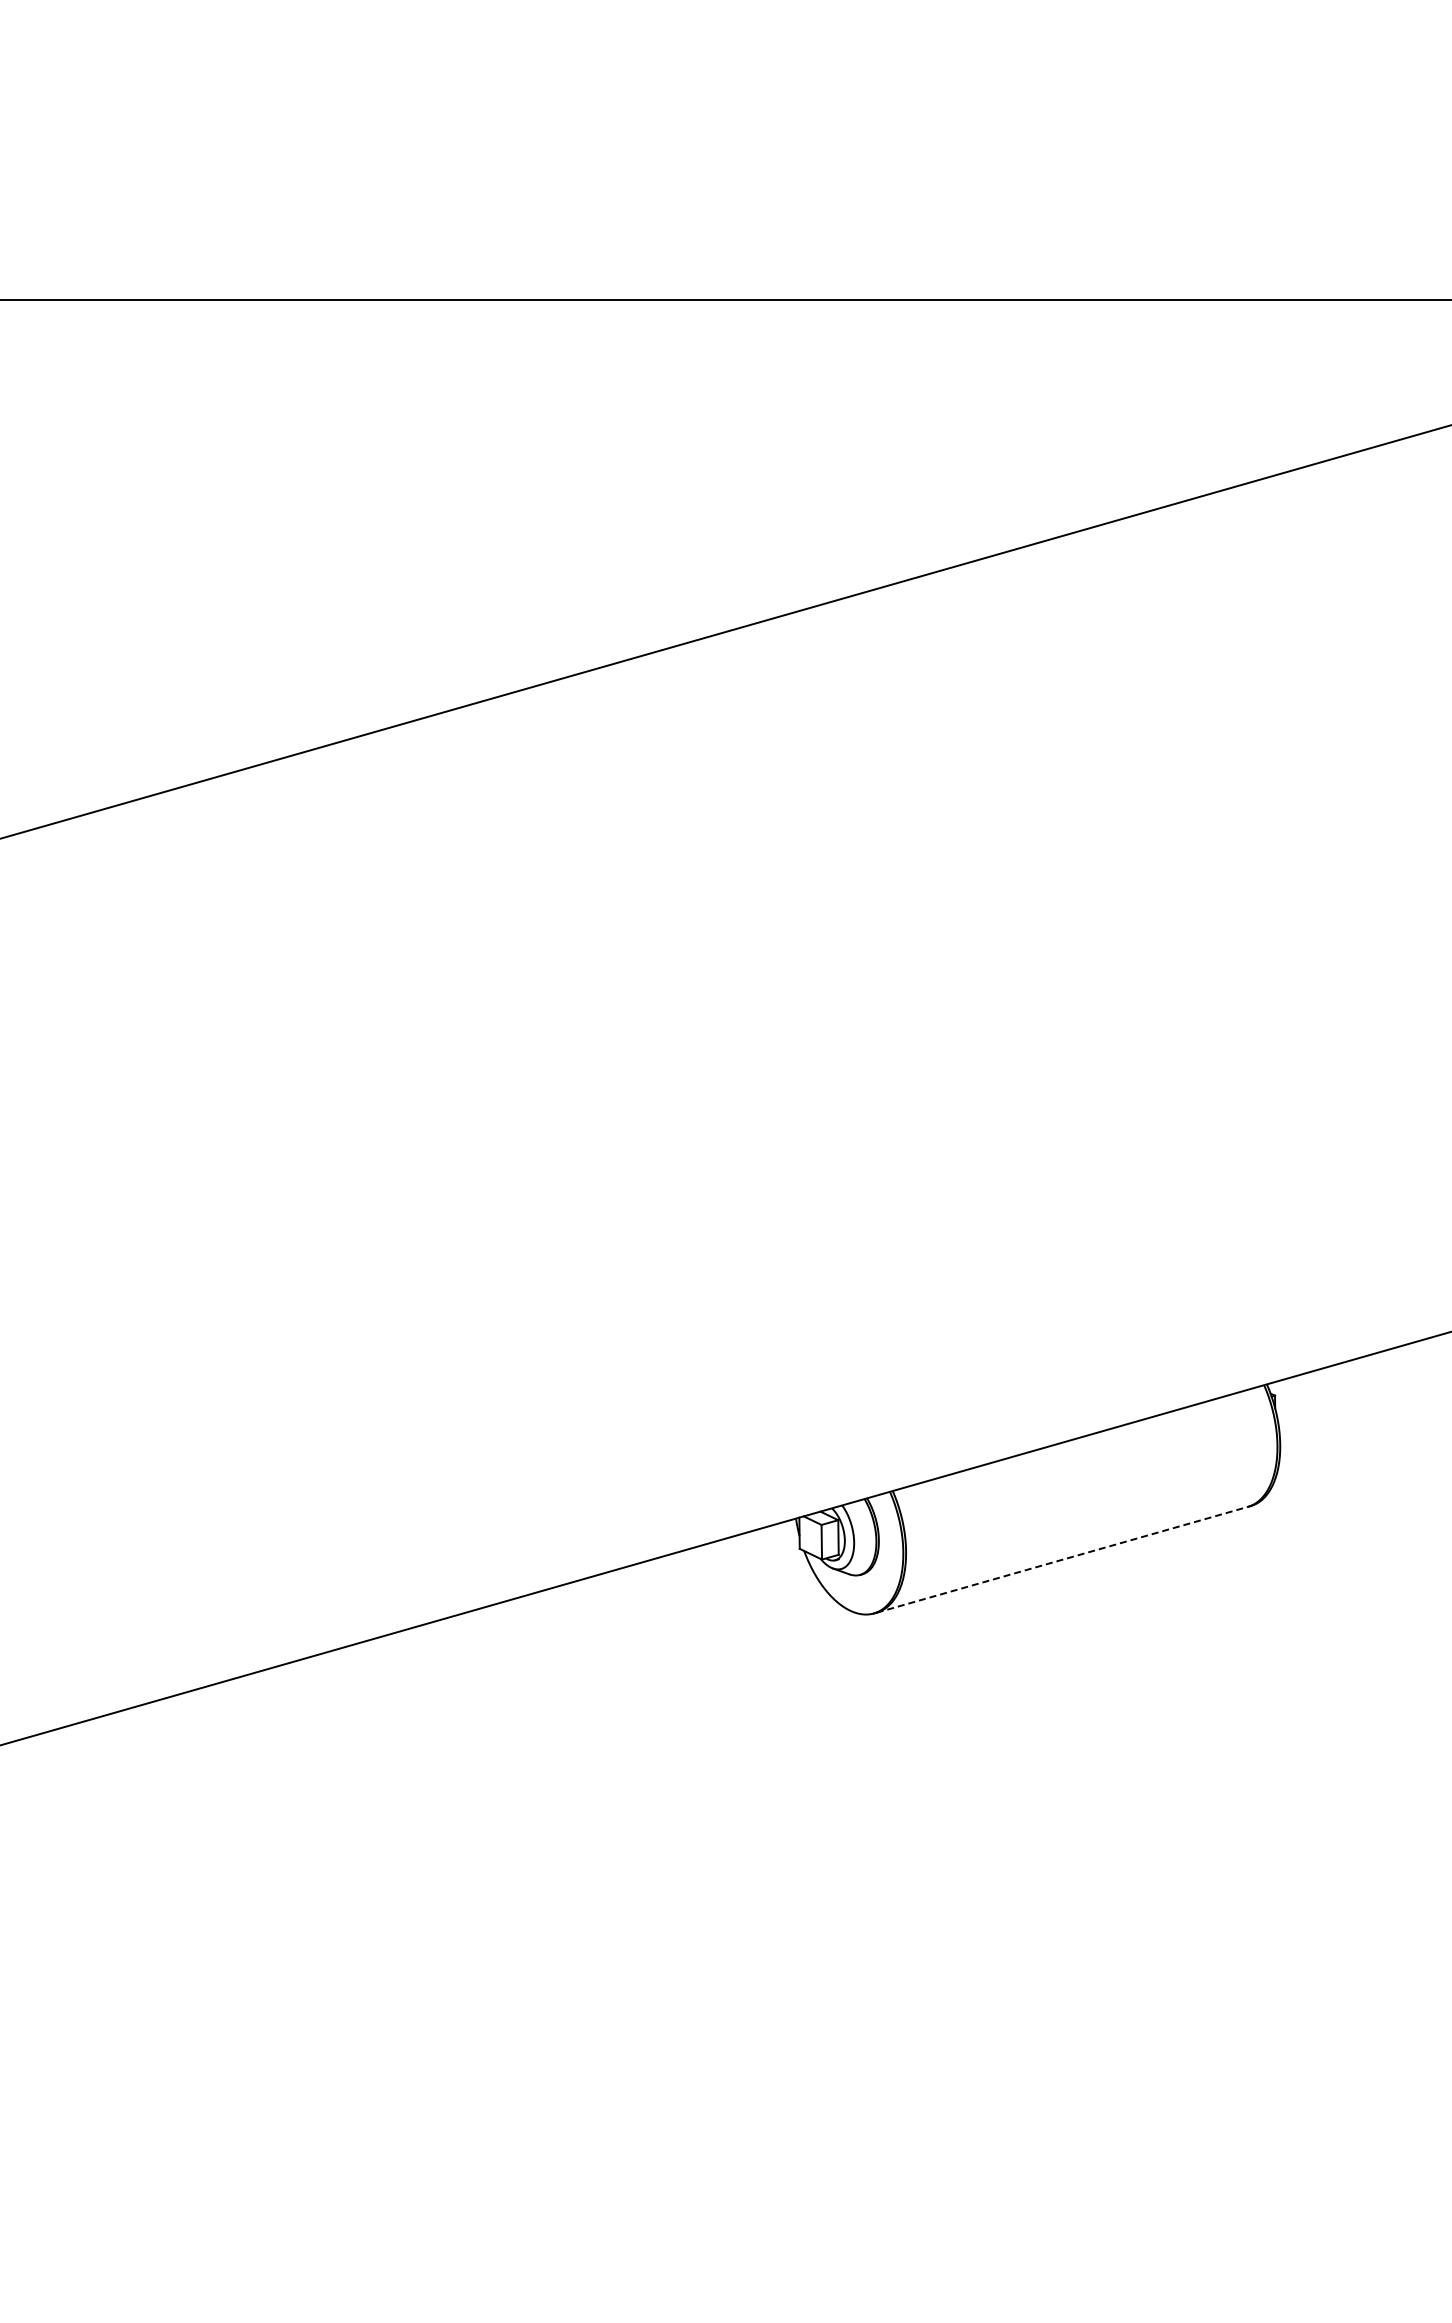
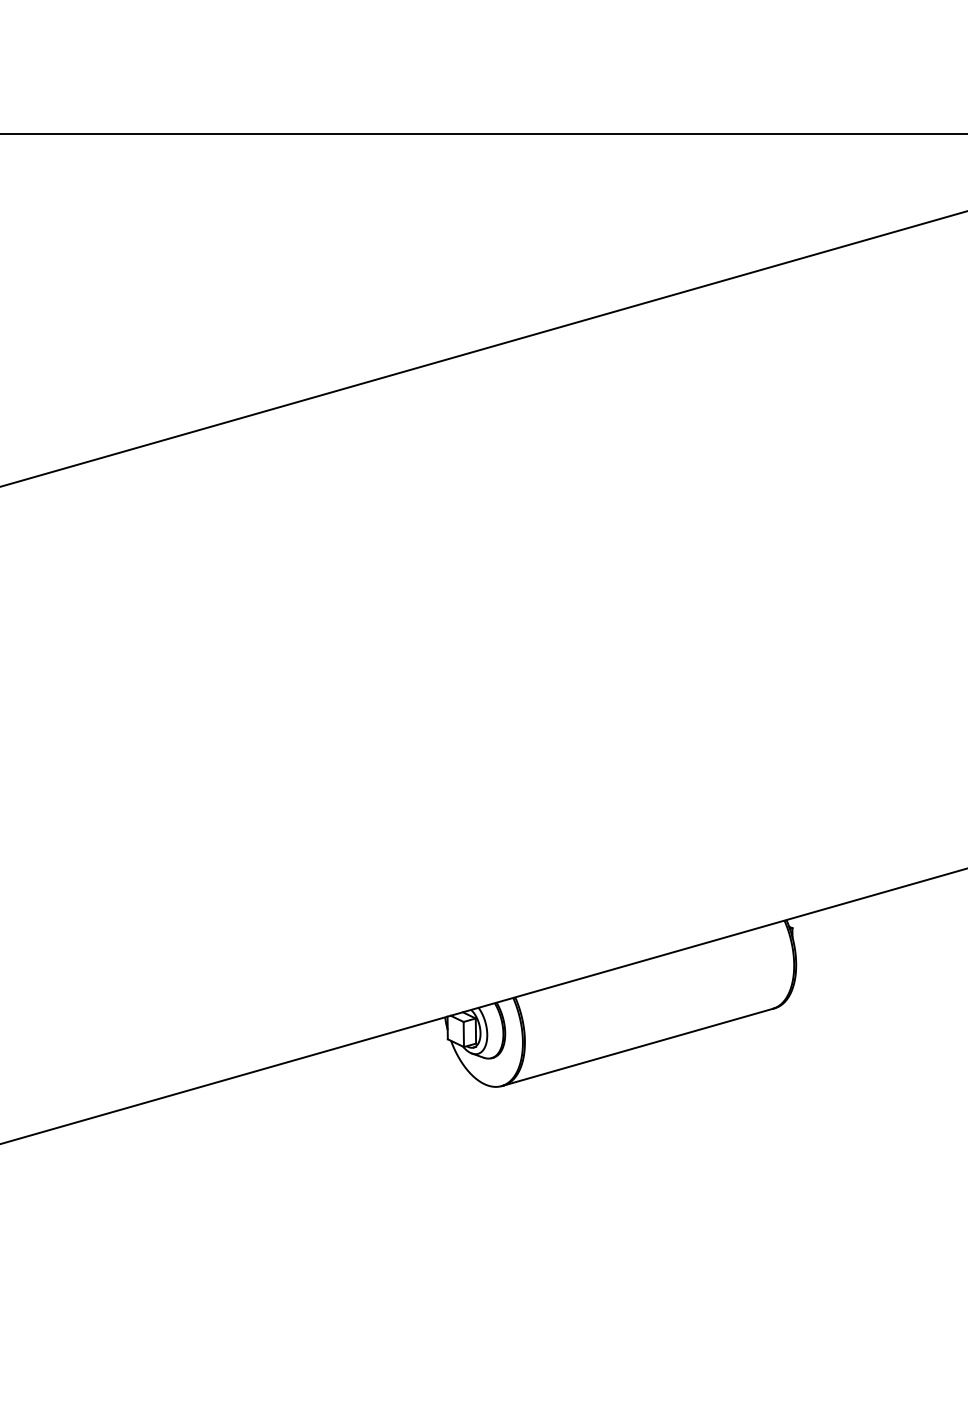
line: (1062, 1559) -> (638, 1047), dashed -> solid

